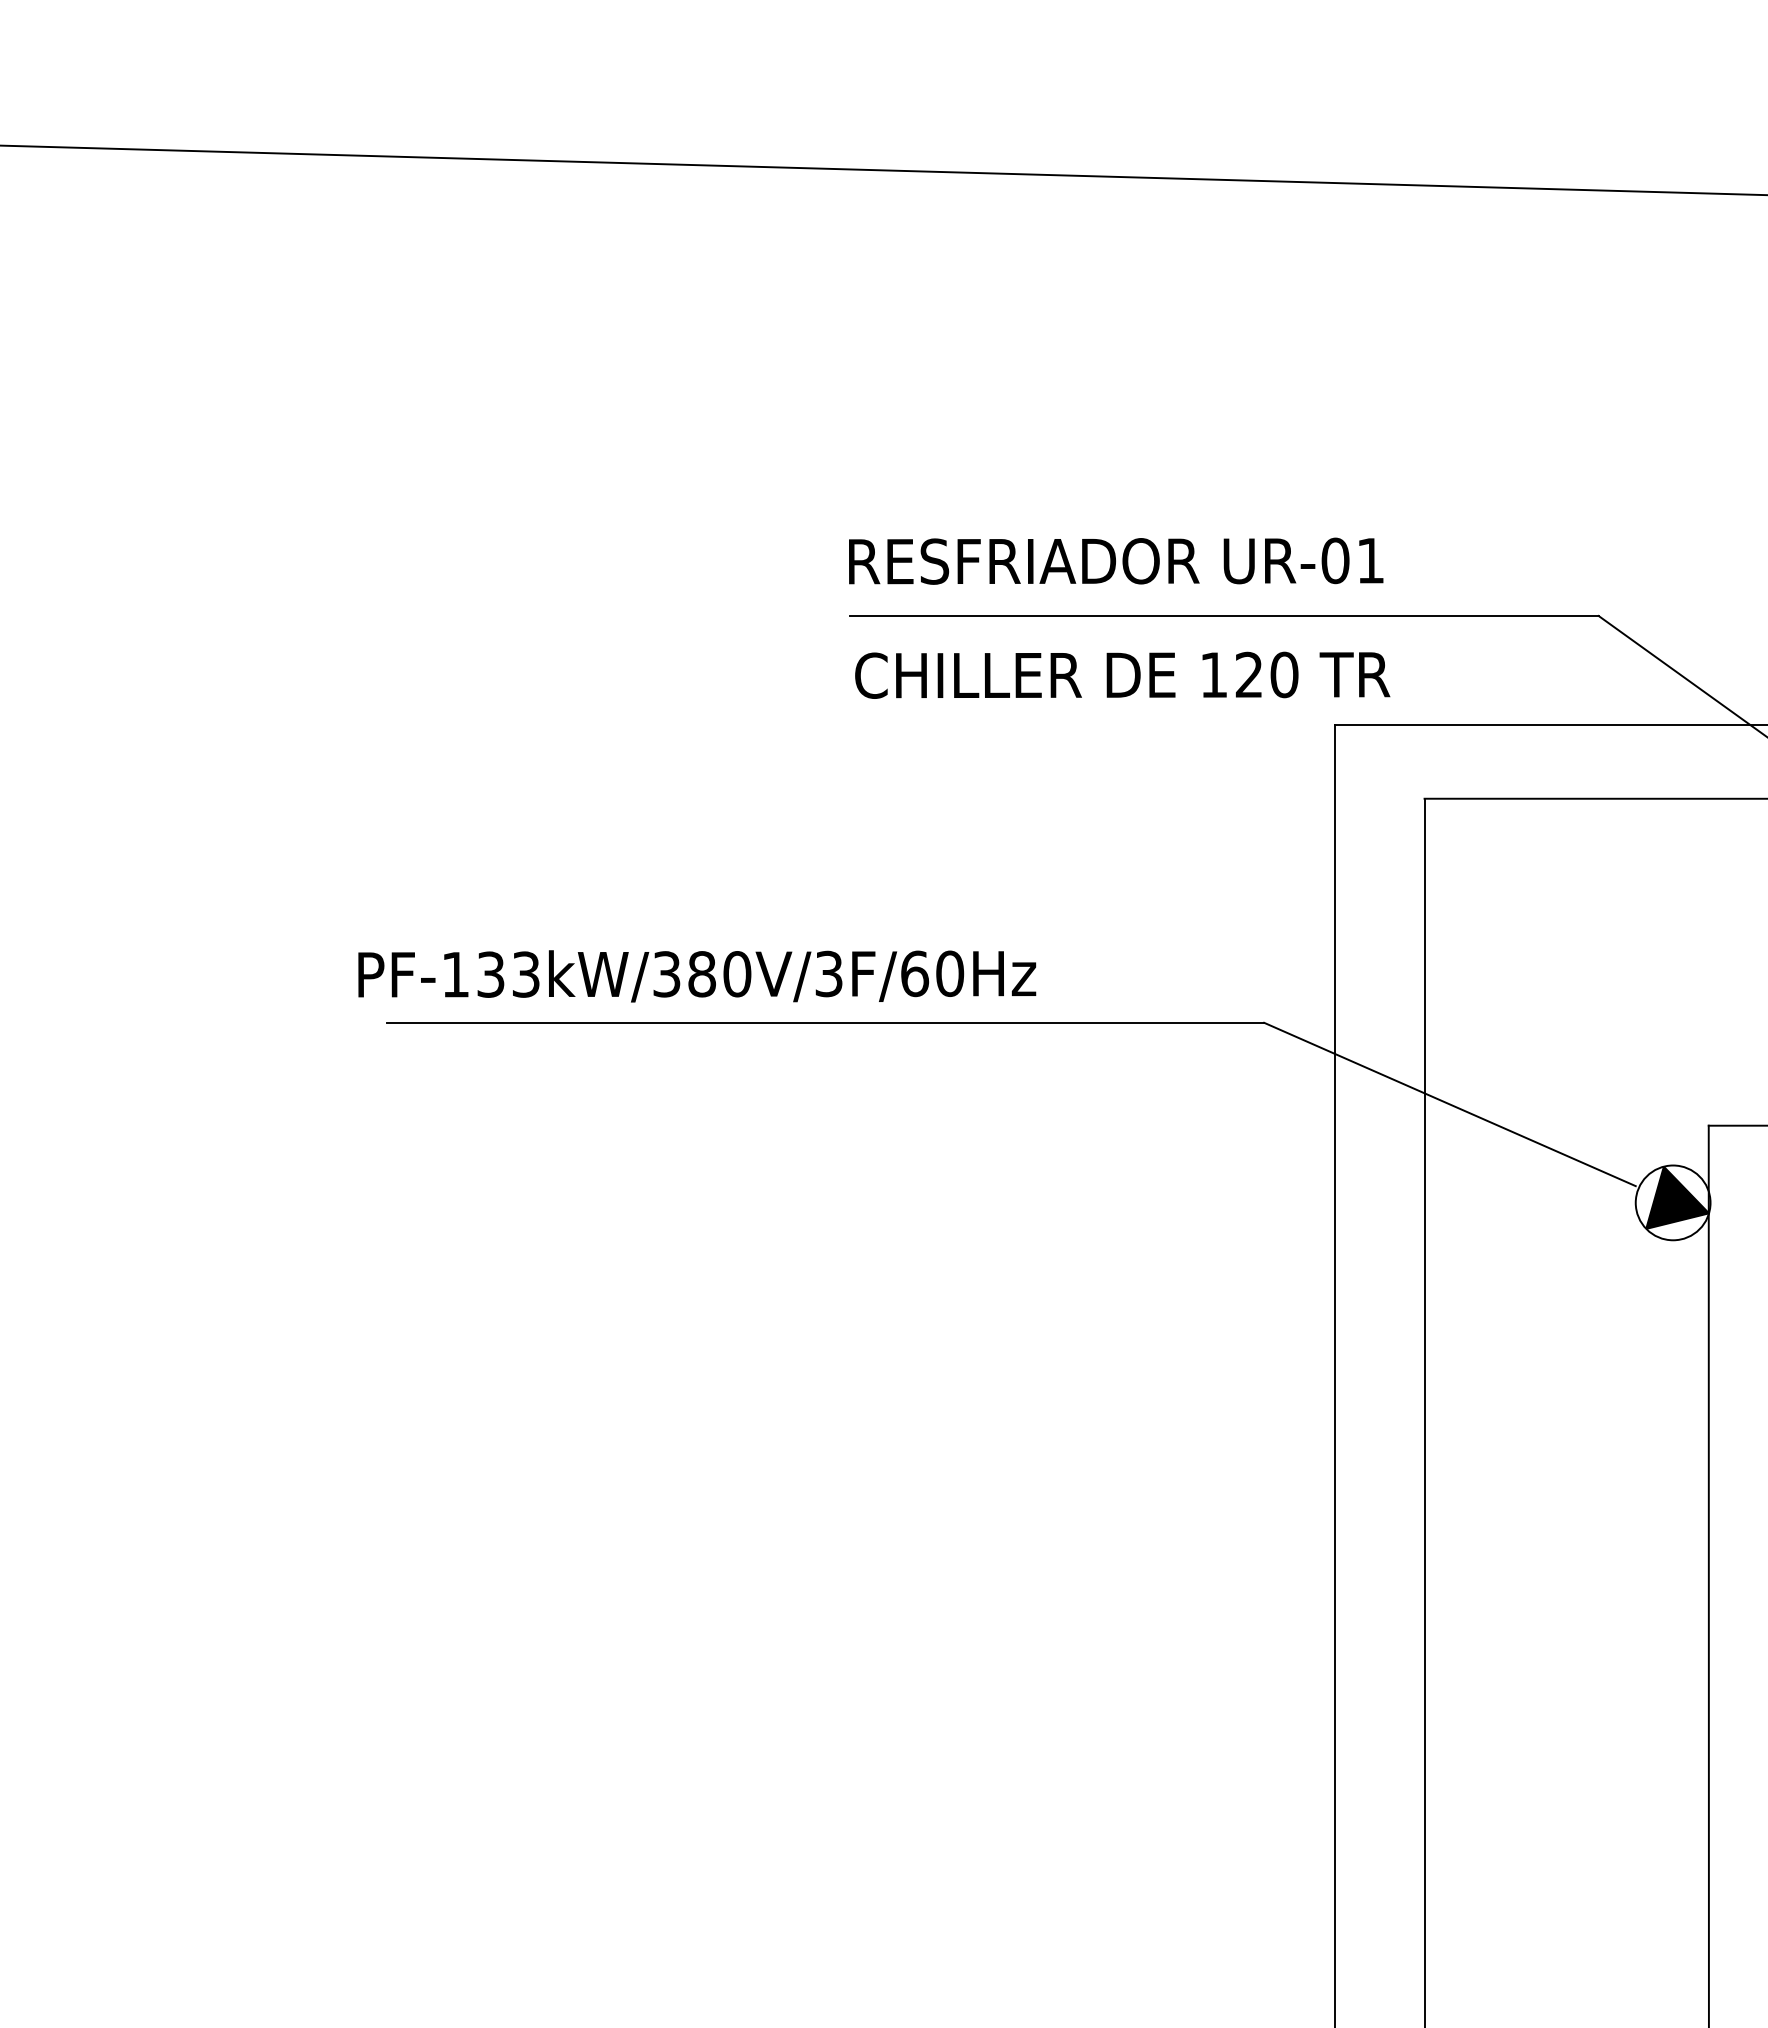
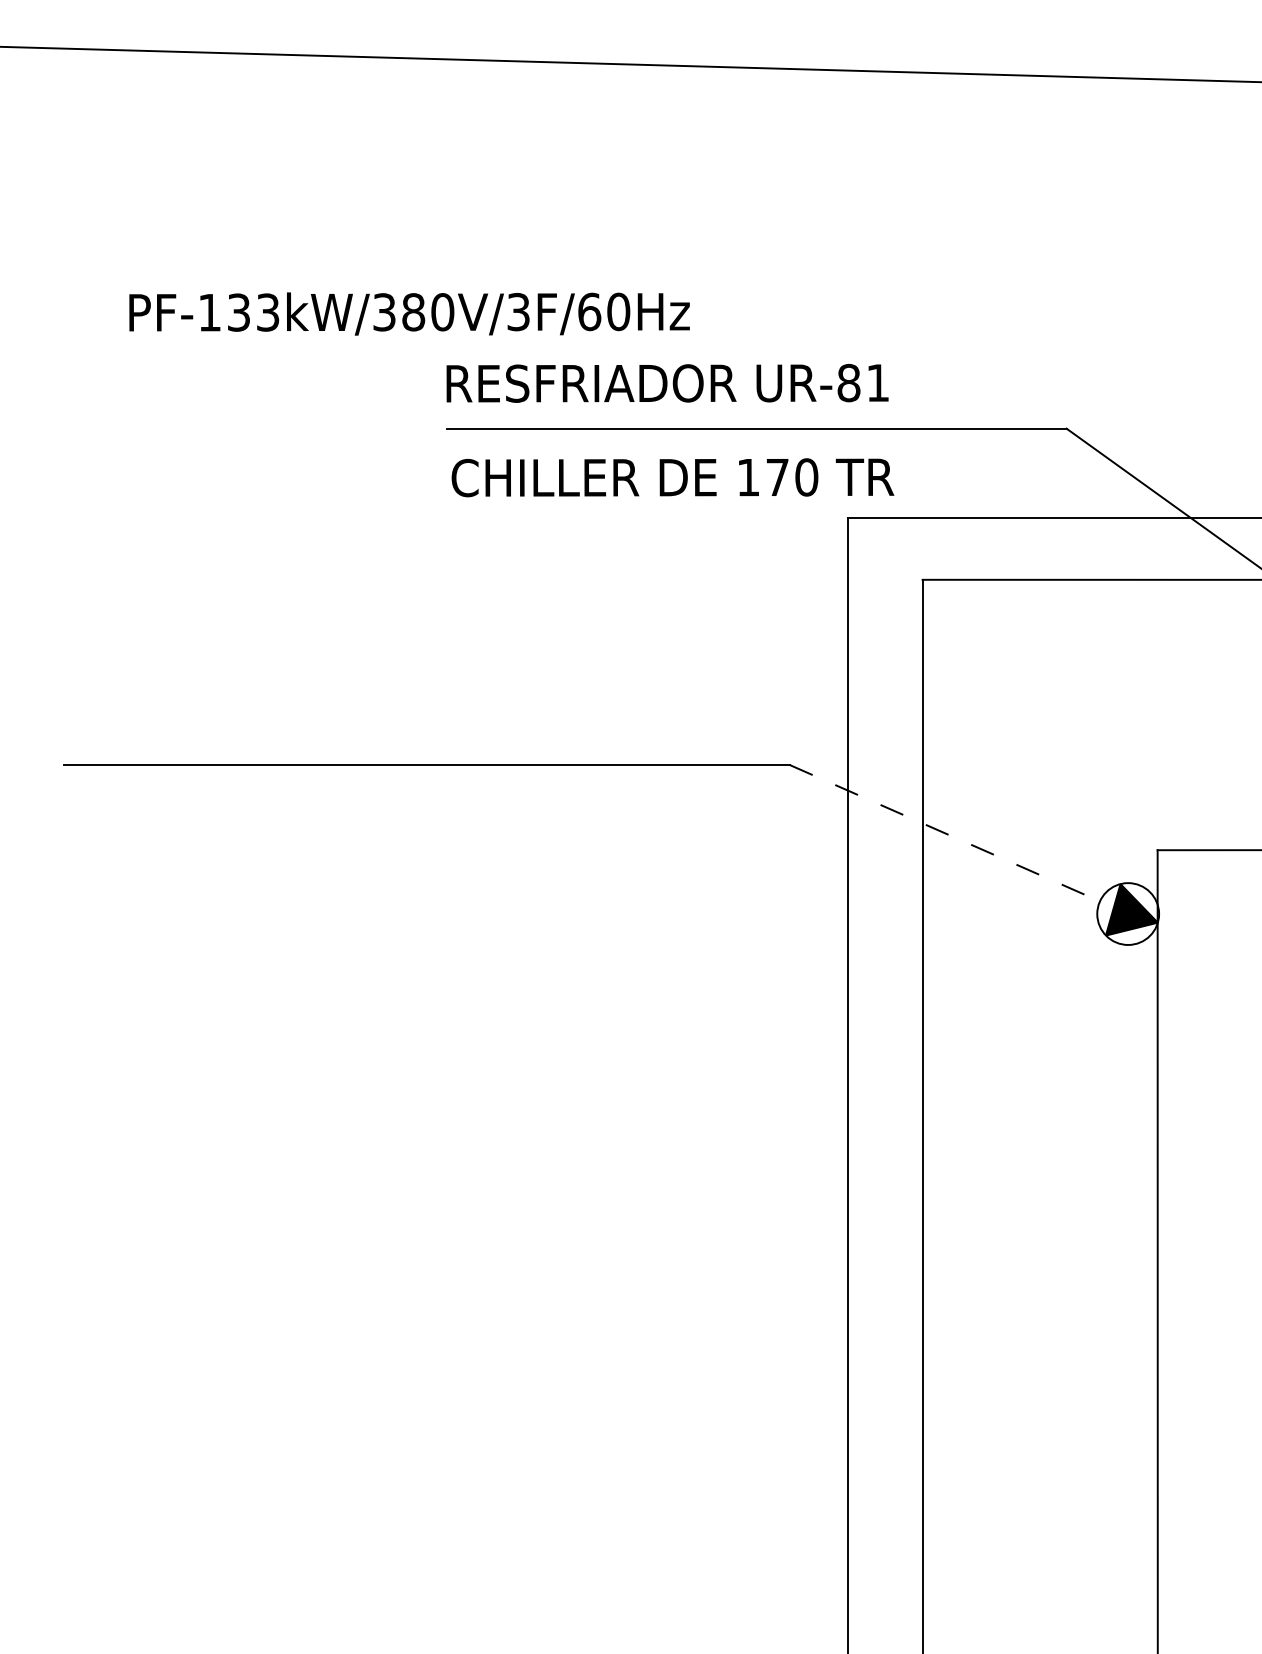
text: (1335, 560) -> (848, 382), UR-01 -> UR-81
text: (1248, 674) -> (777, 477), 120 -> 170
text: (697, 976) -> (409, 314), moved
line: (1449, 1104) -> (943, 832), solid -> dashed

